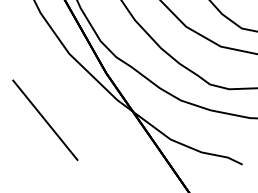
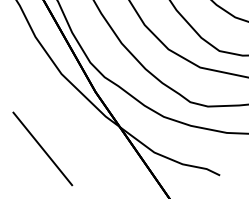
line: (45, 119) -> (42, 148), moved

